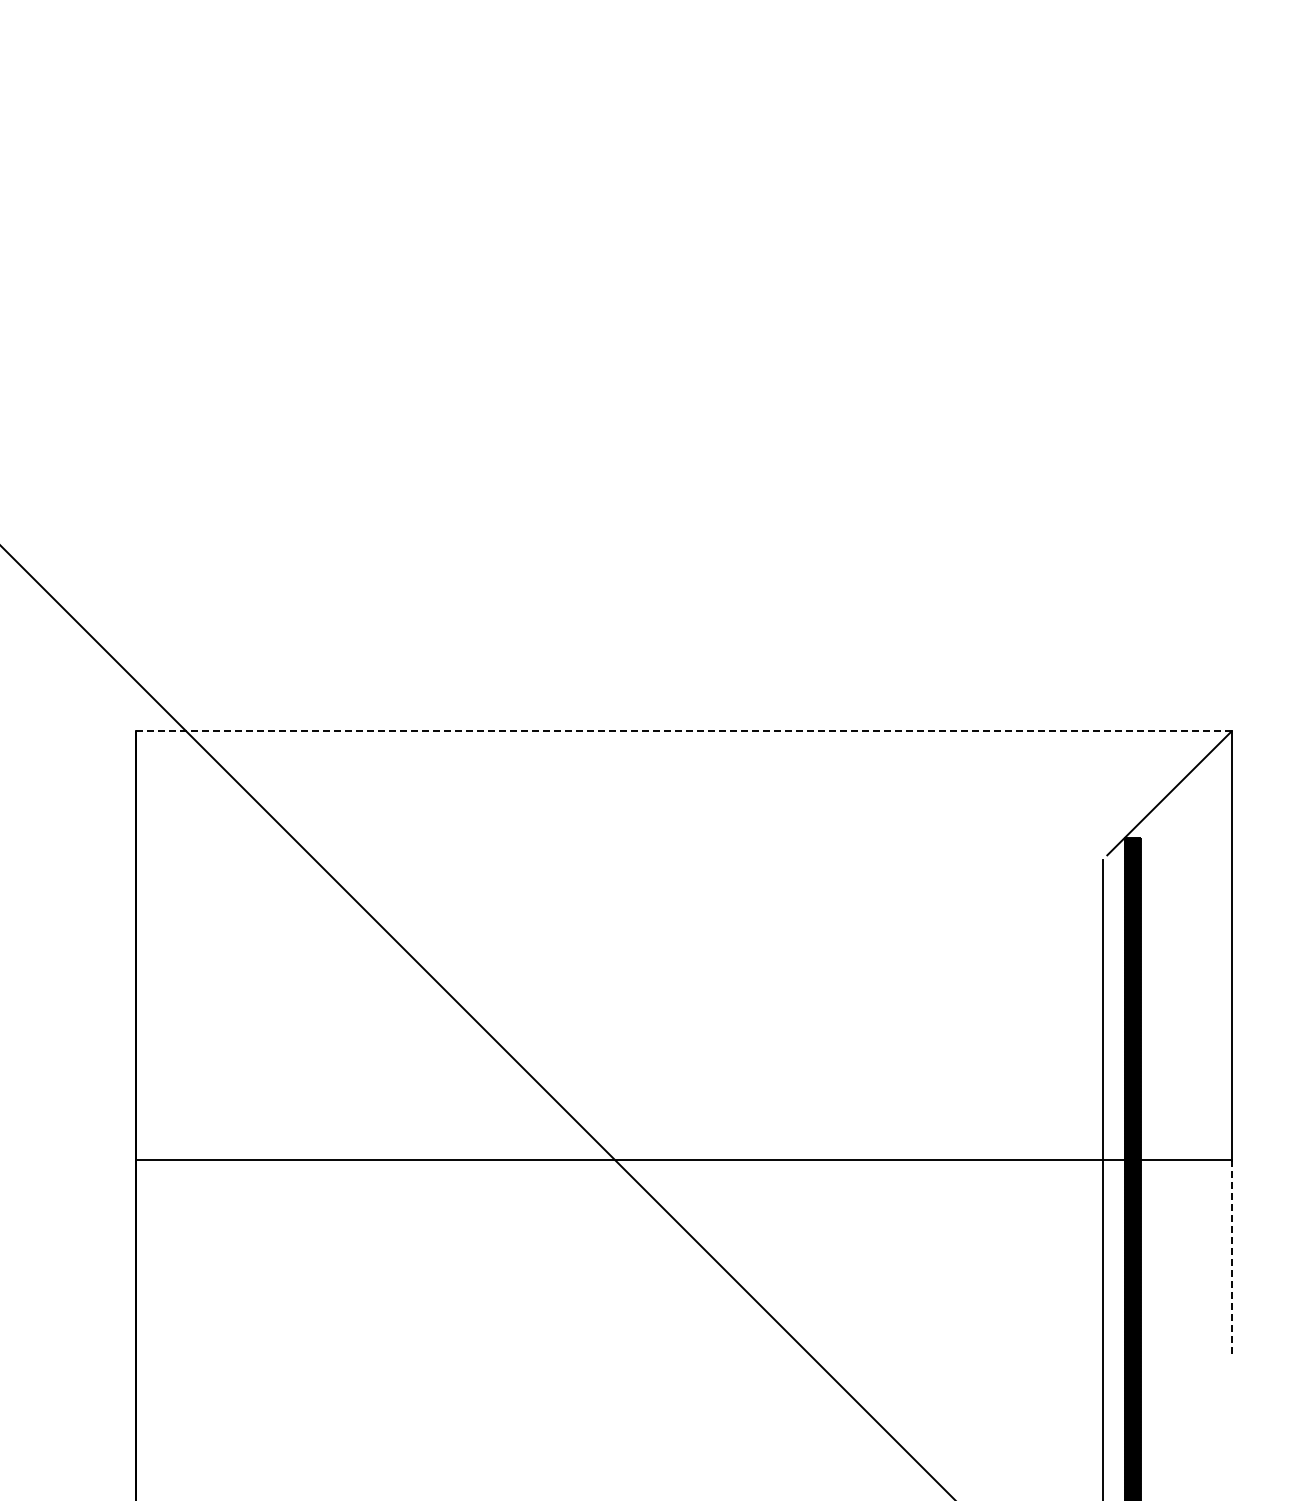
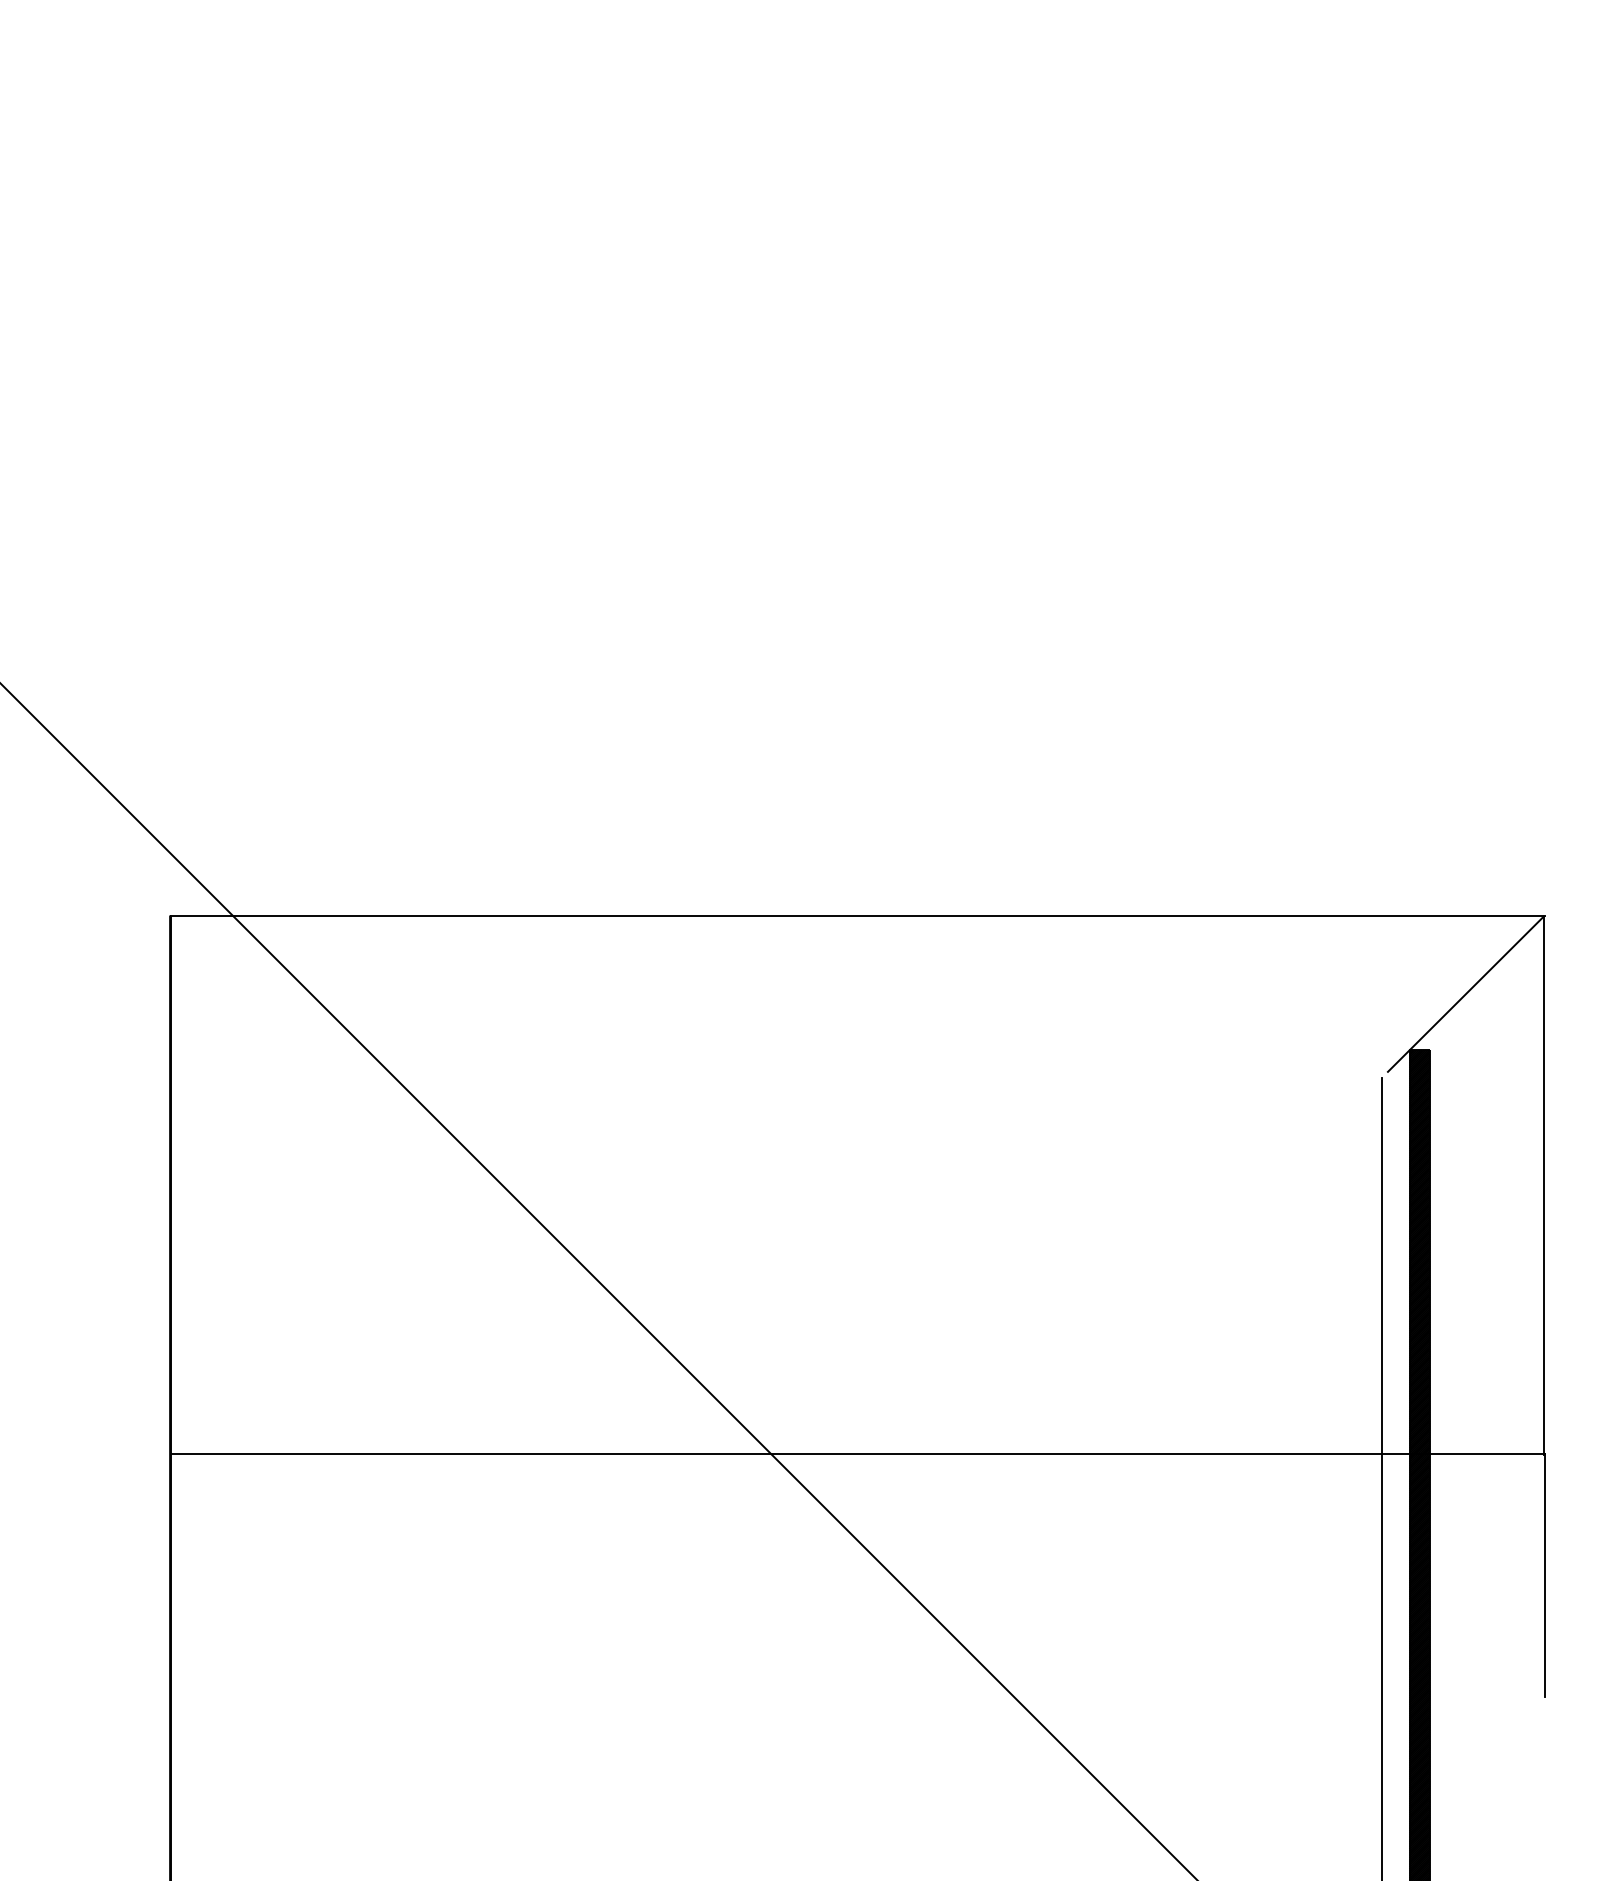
line: (684, 730) -> (858, 915), dashed -> solid
line: (1232, 1257) -> (1544, 1575), dashed -> solid

